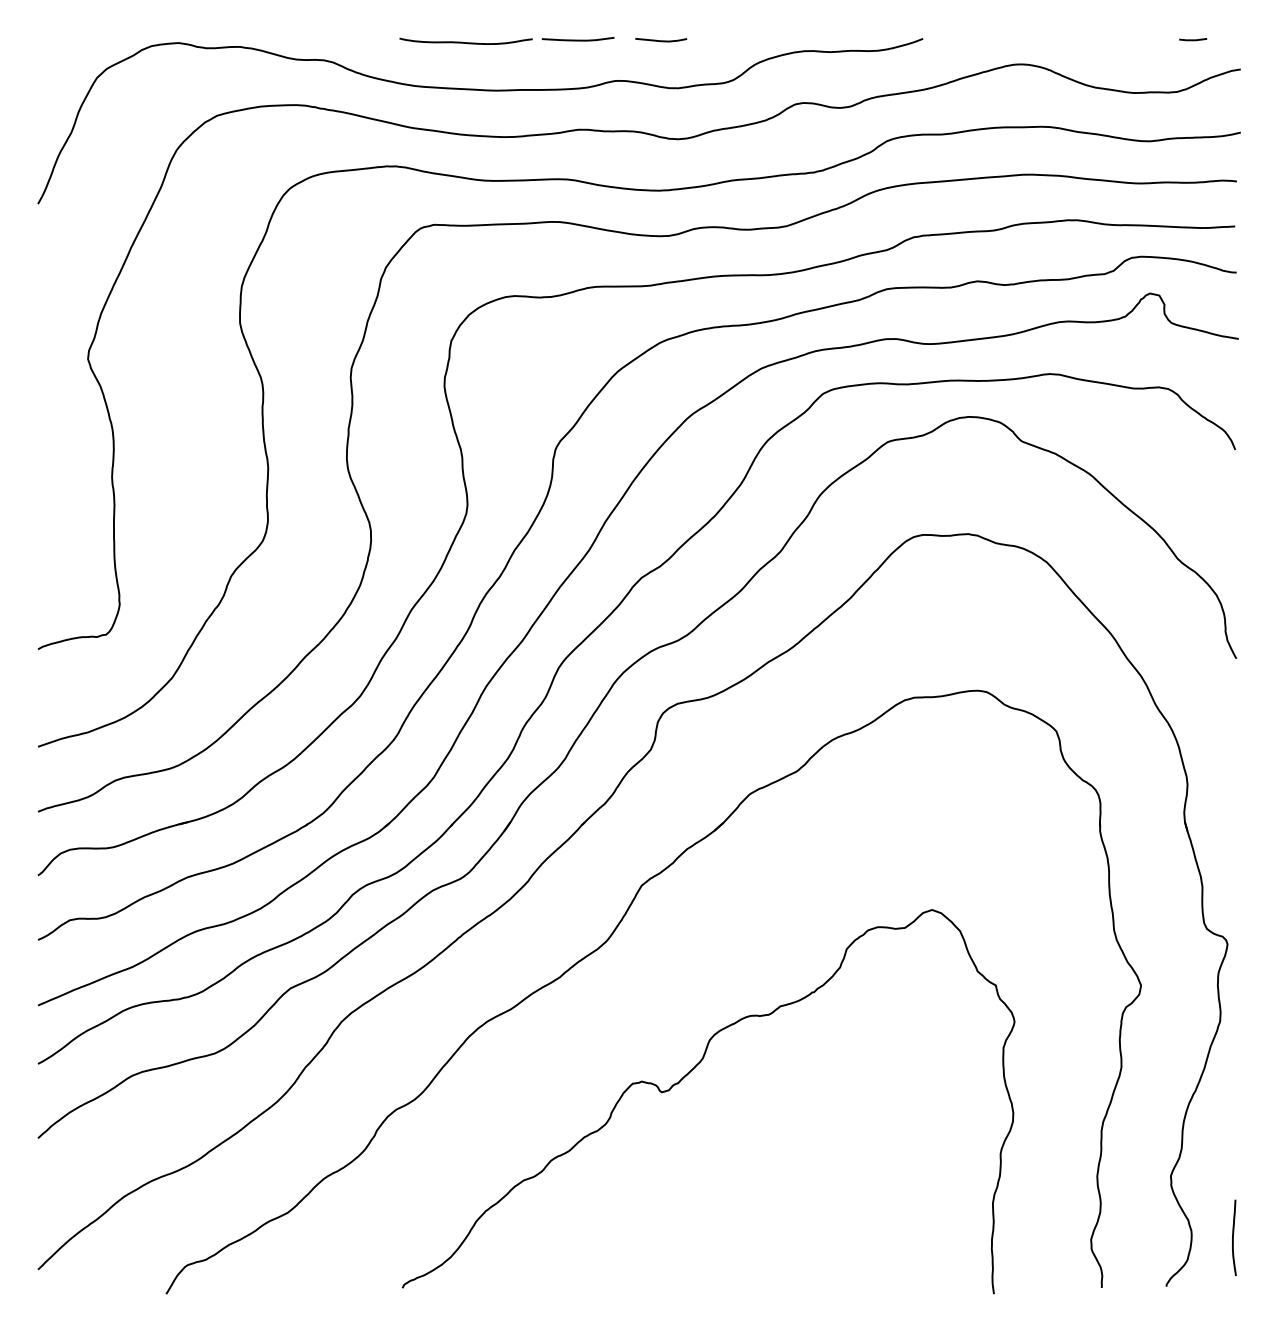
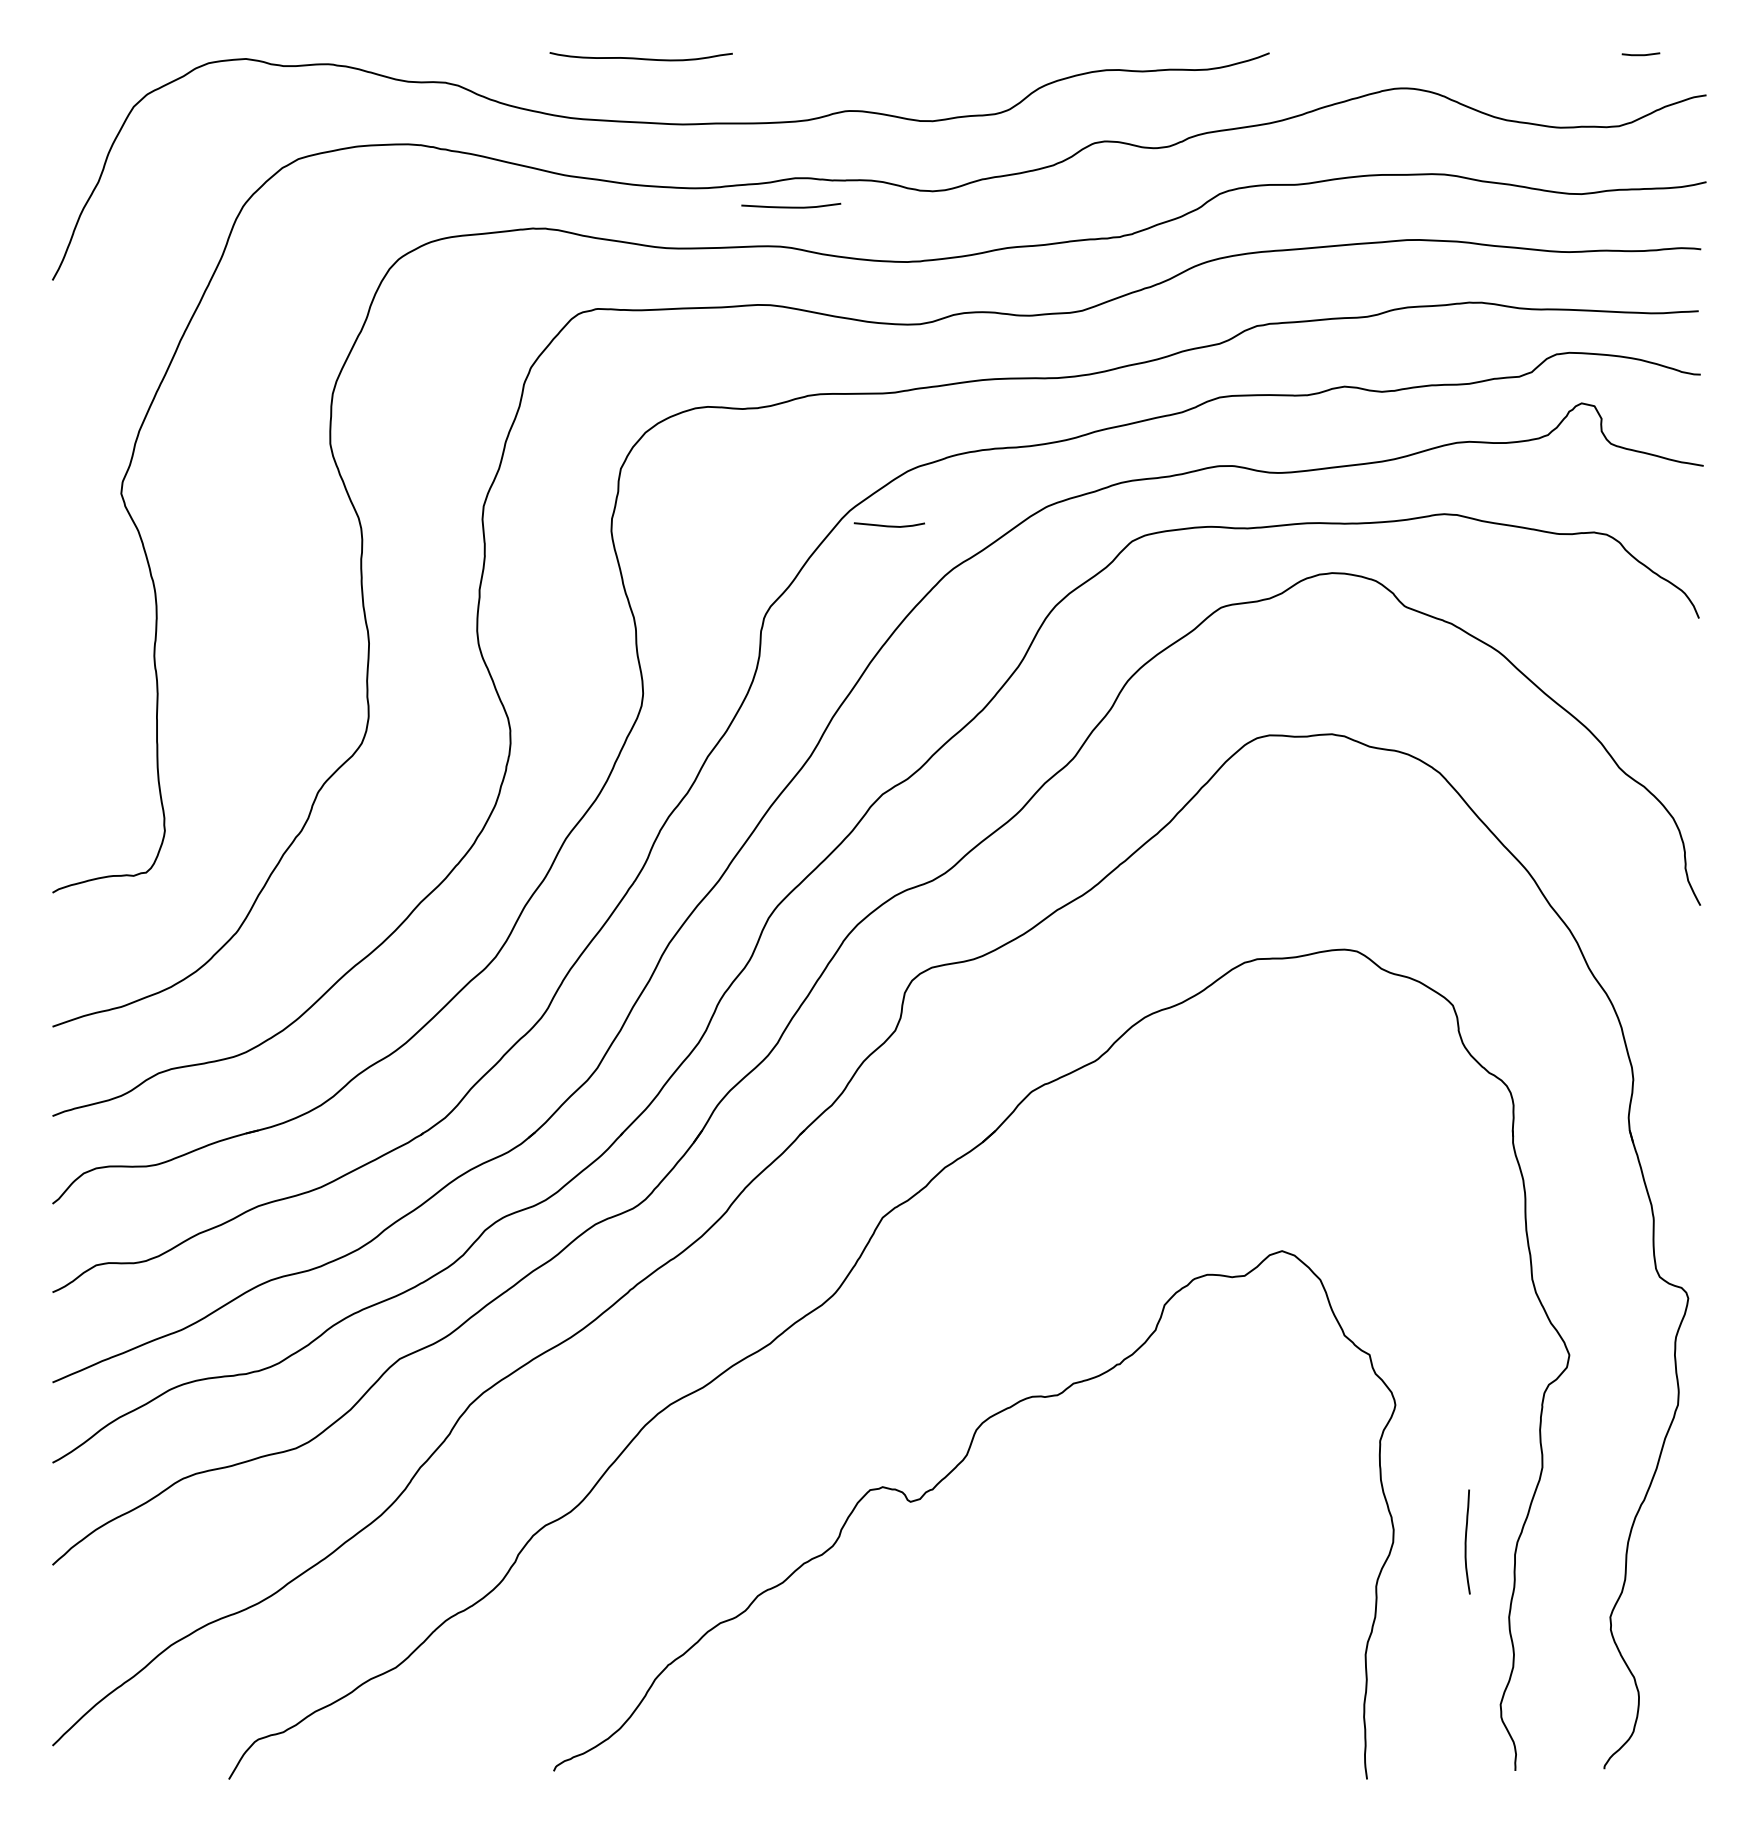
curve: (578, 39) -> (791, 206), moved
curve: (660, 40) -> (888, 525), moved
curve: (1233, 1237) -> (1466, 1541), moved

